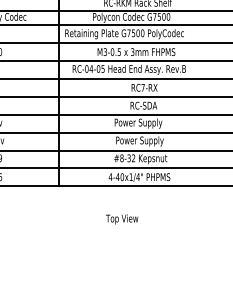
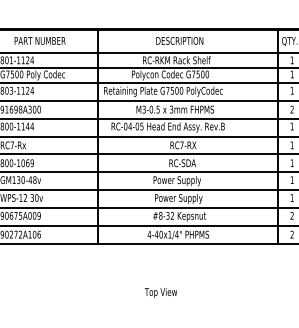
text: (121, 218) -> (160, 292), moved

